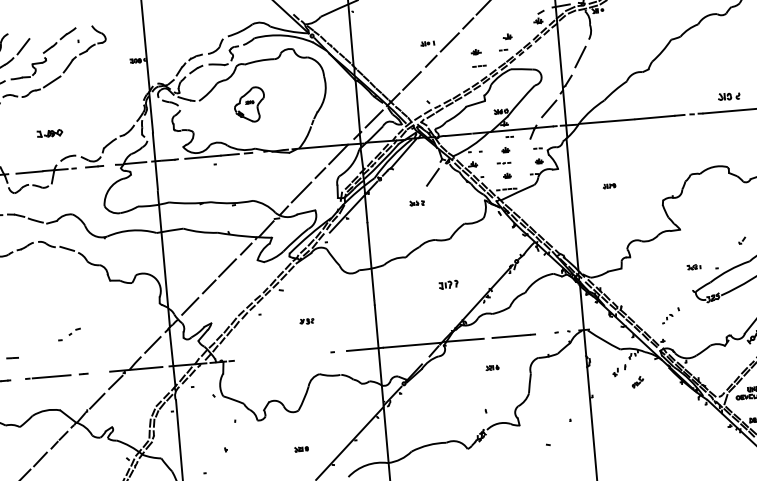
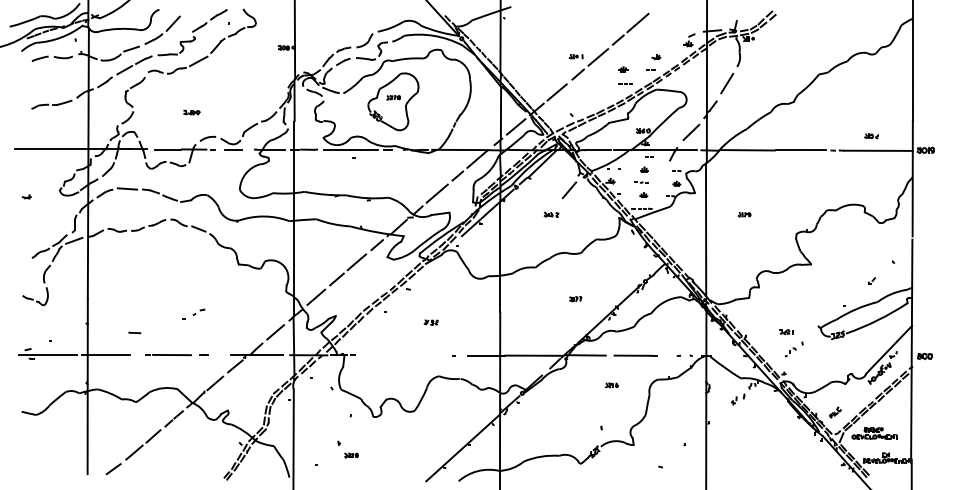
part: (728, 96) -> (871, 136), size x0.62
part: (249, 104) -> (393, 101), size x1.67
part: (49, 133) -> (191, 112), size x0.62
part: (693, 266) -> (786, 331), moved
part: (448, 285) -> (575, 299), size x0.62
part: (637, 382) -> (835, 412), moved
part: (301, 449) -> (351, 455), moved

